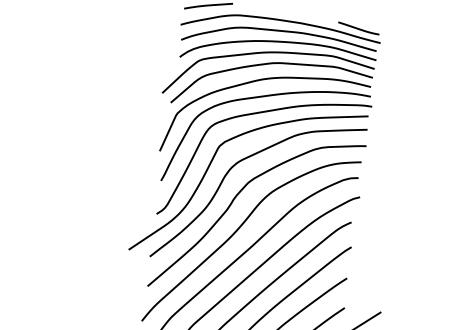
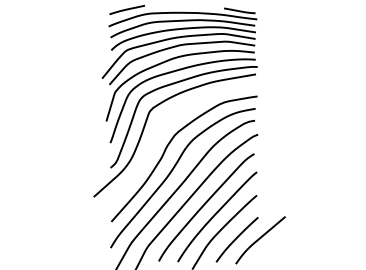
curve: (242, 161) -> (168, 120), removed

